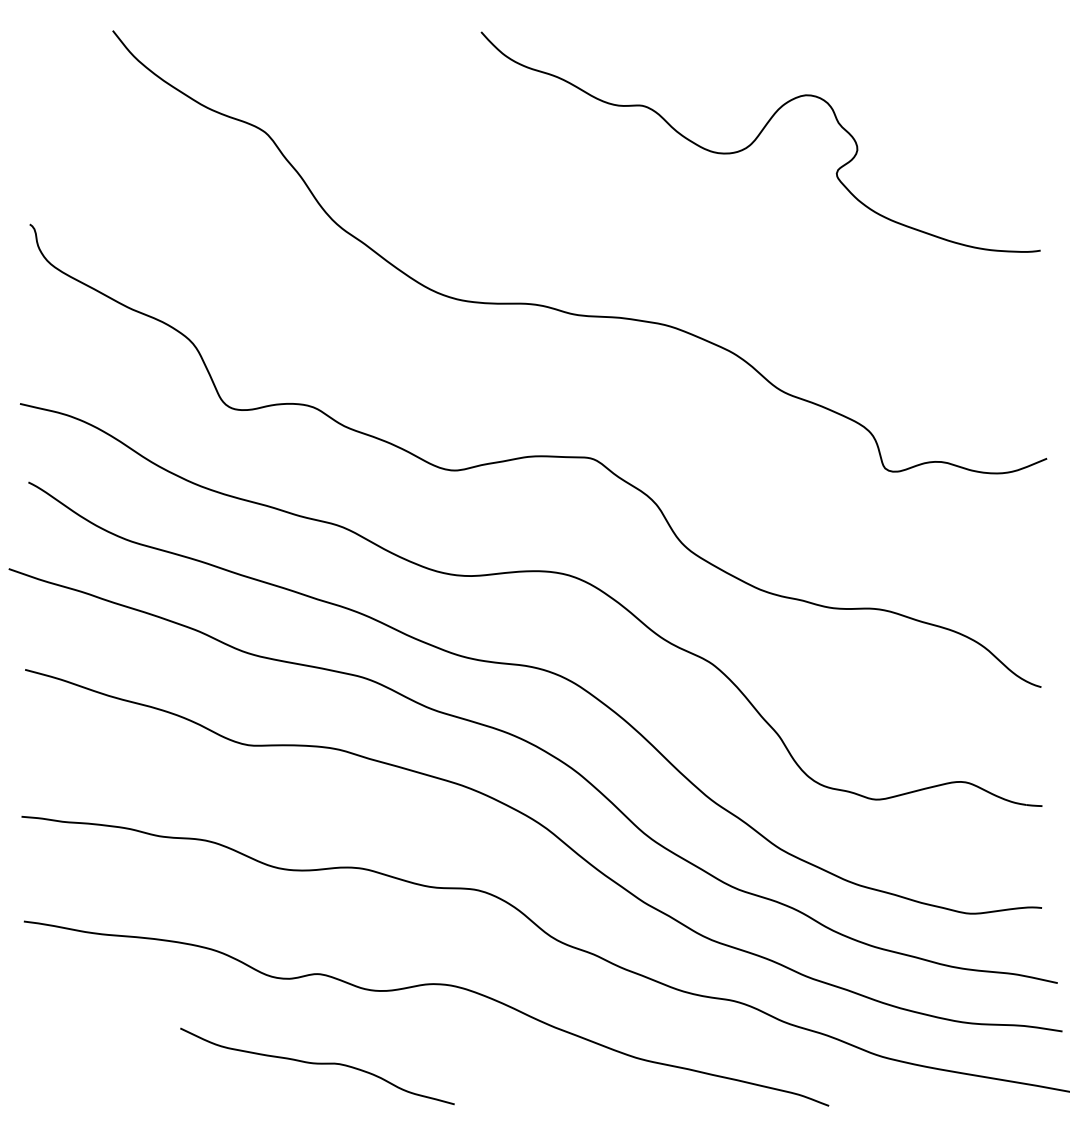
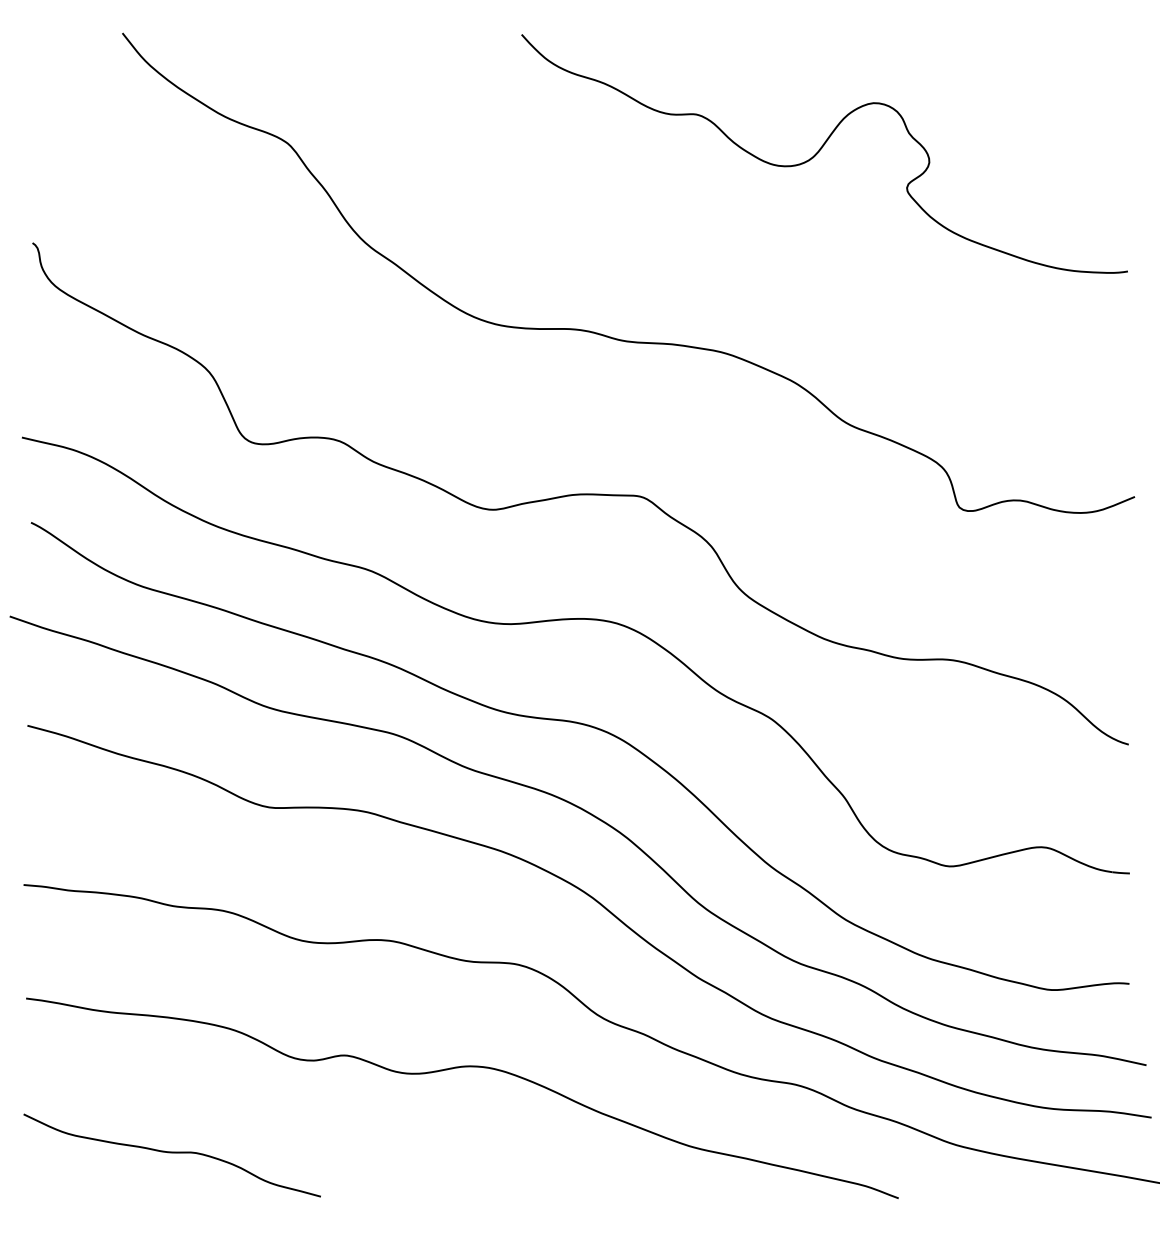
curve: (316, 1064) -> (171, 1153), moved

